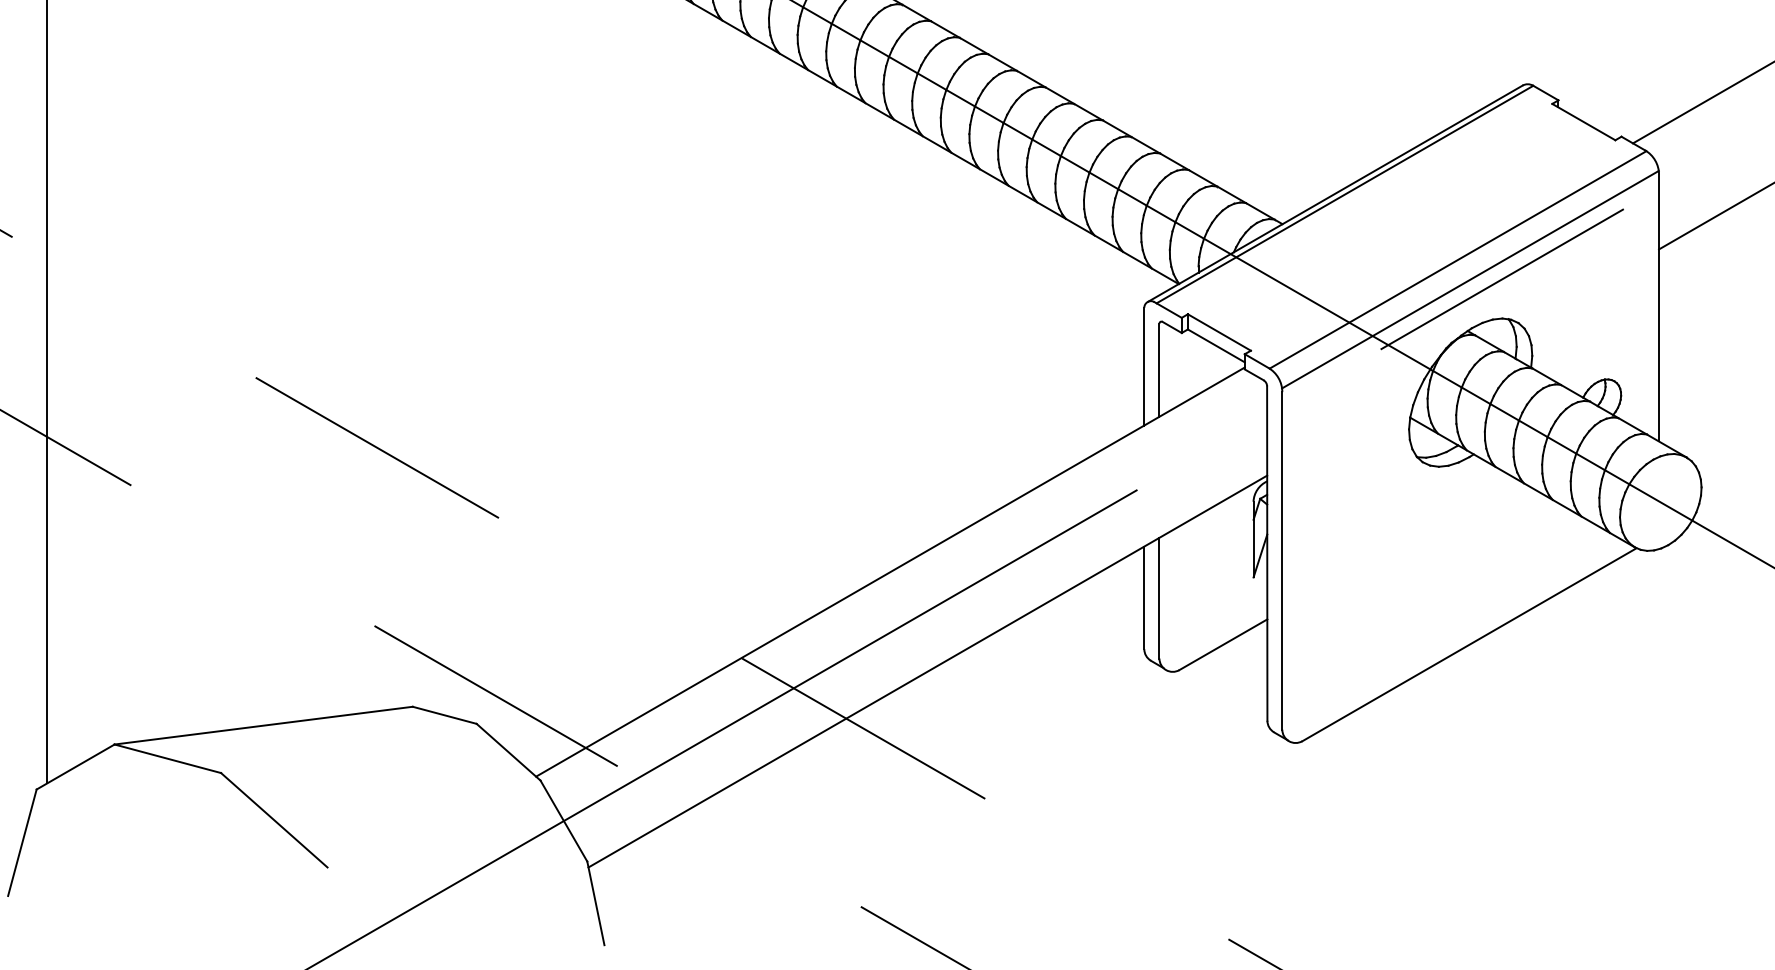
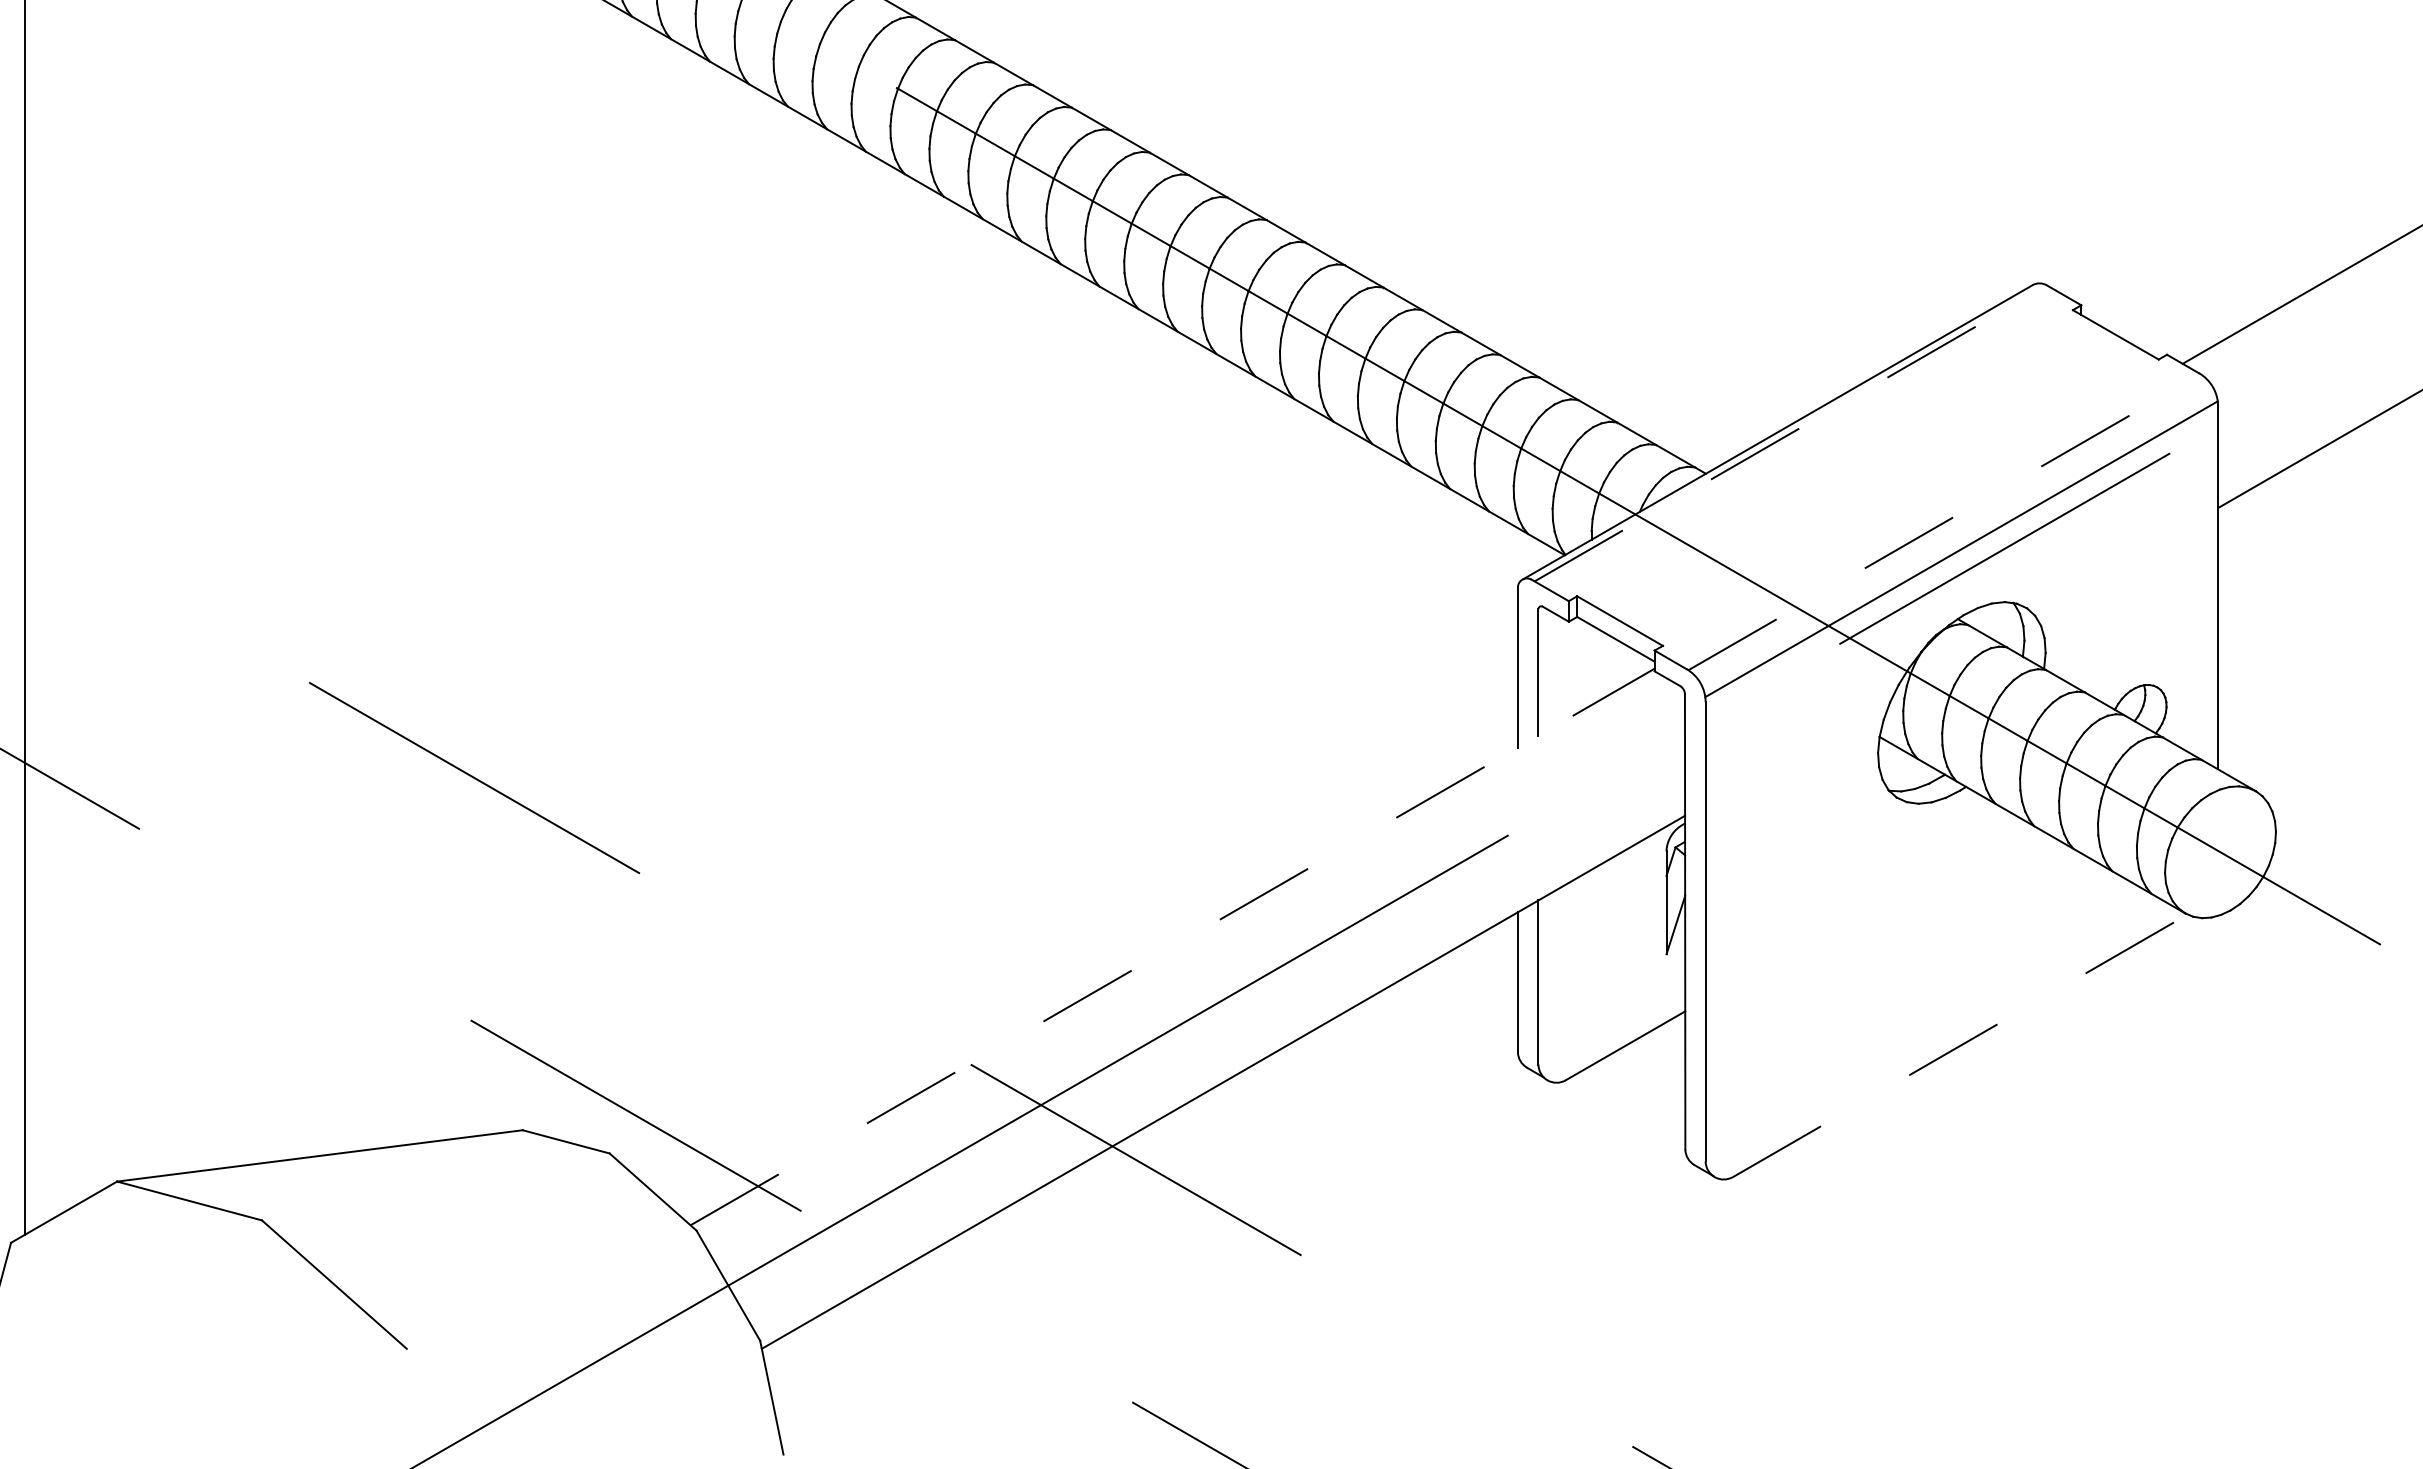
line: (1344, 194) -> (1790, 433), solid -> dashed
line: (1457, 260) -> (1944, 522), solid -> dashed
line: (890, 572) -> (1172, 947), solid -> dashed
line: (1469, 644) -> (1960, 1045), solid -> dashed

